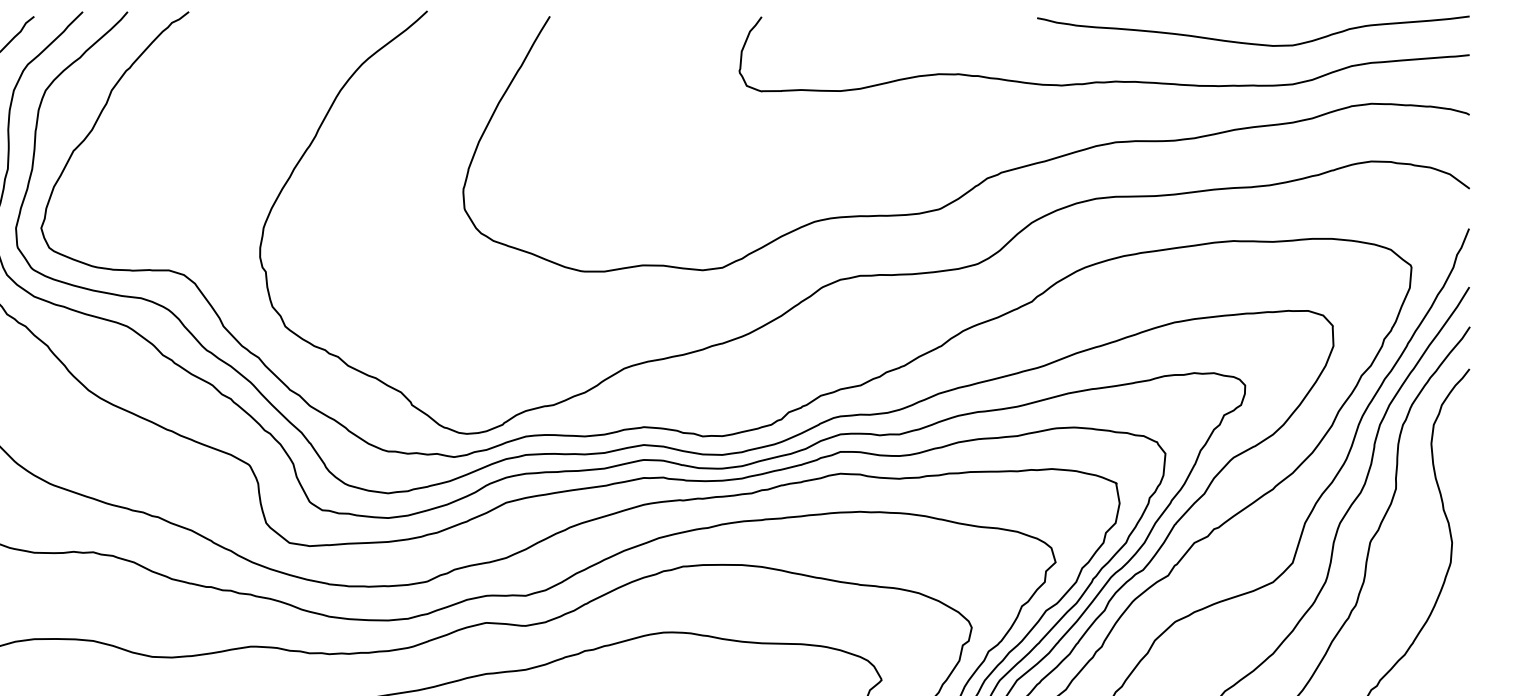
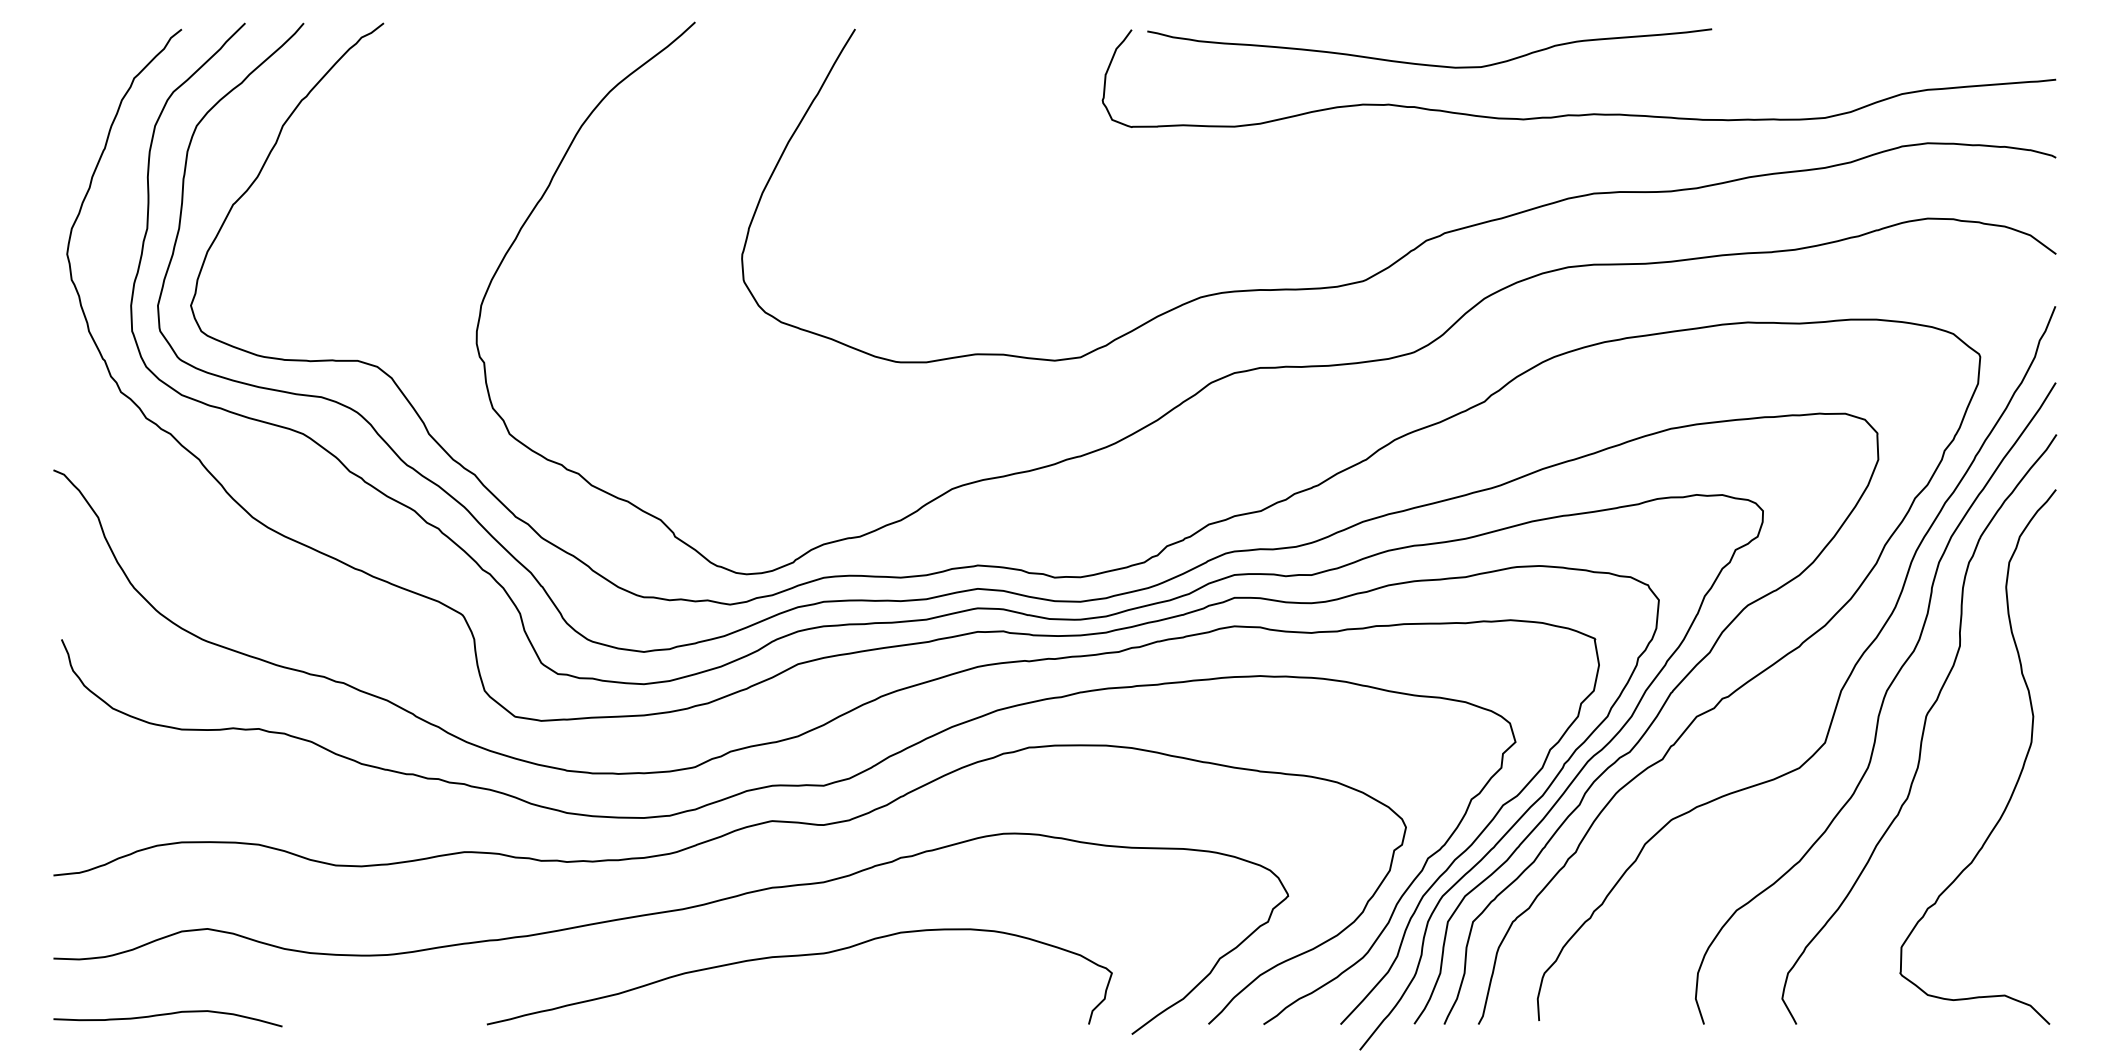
curve: (1253, 43) -> (1429, 64), moved

